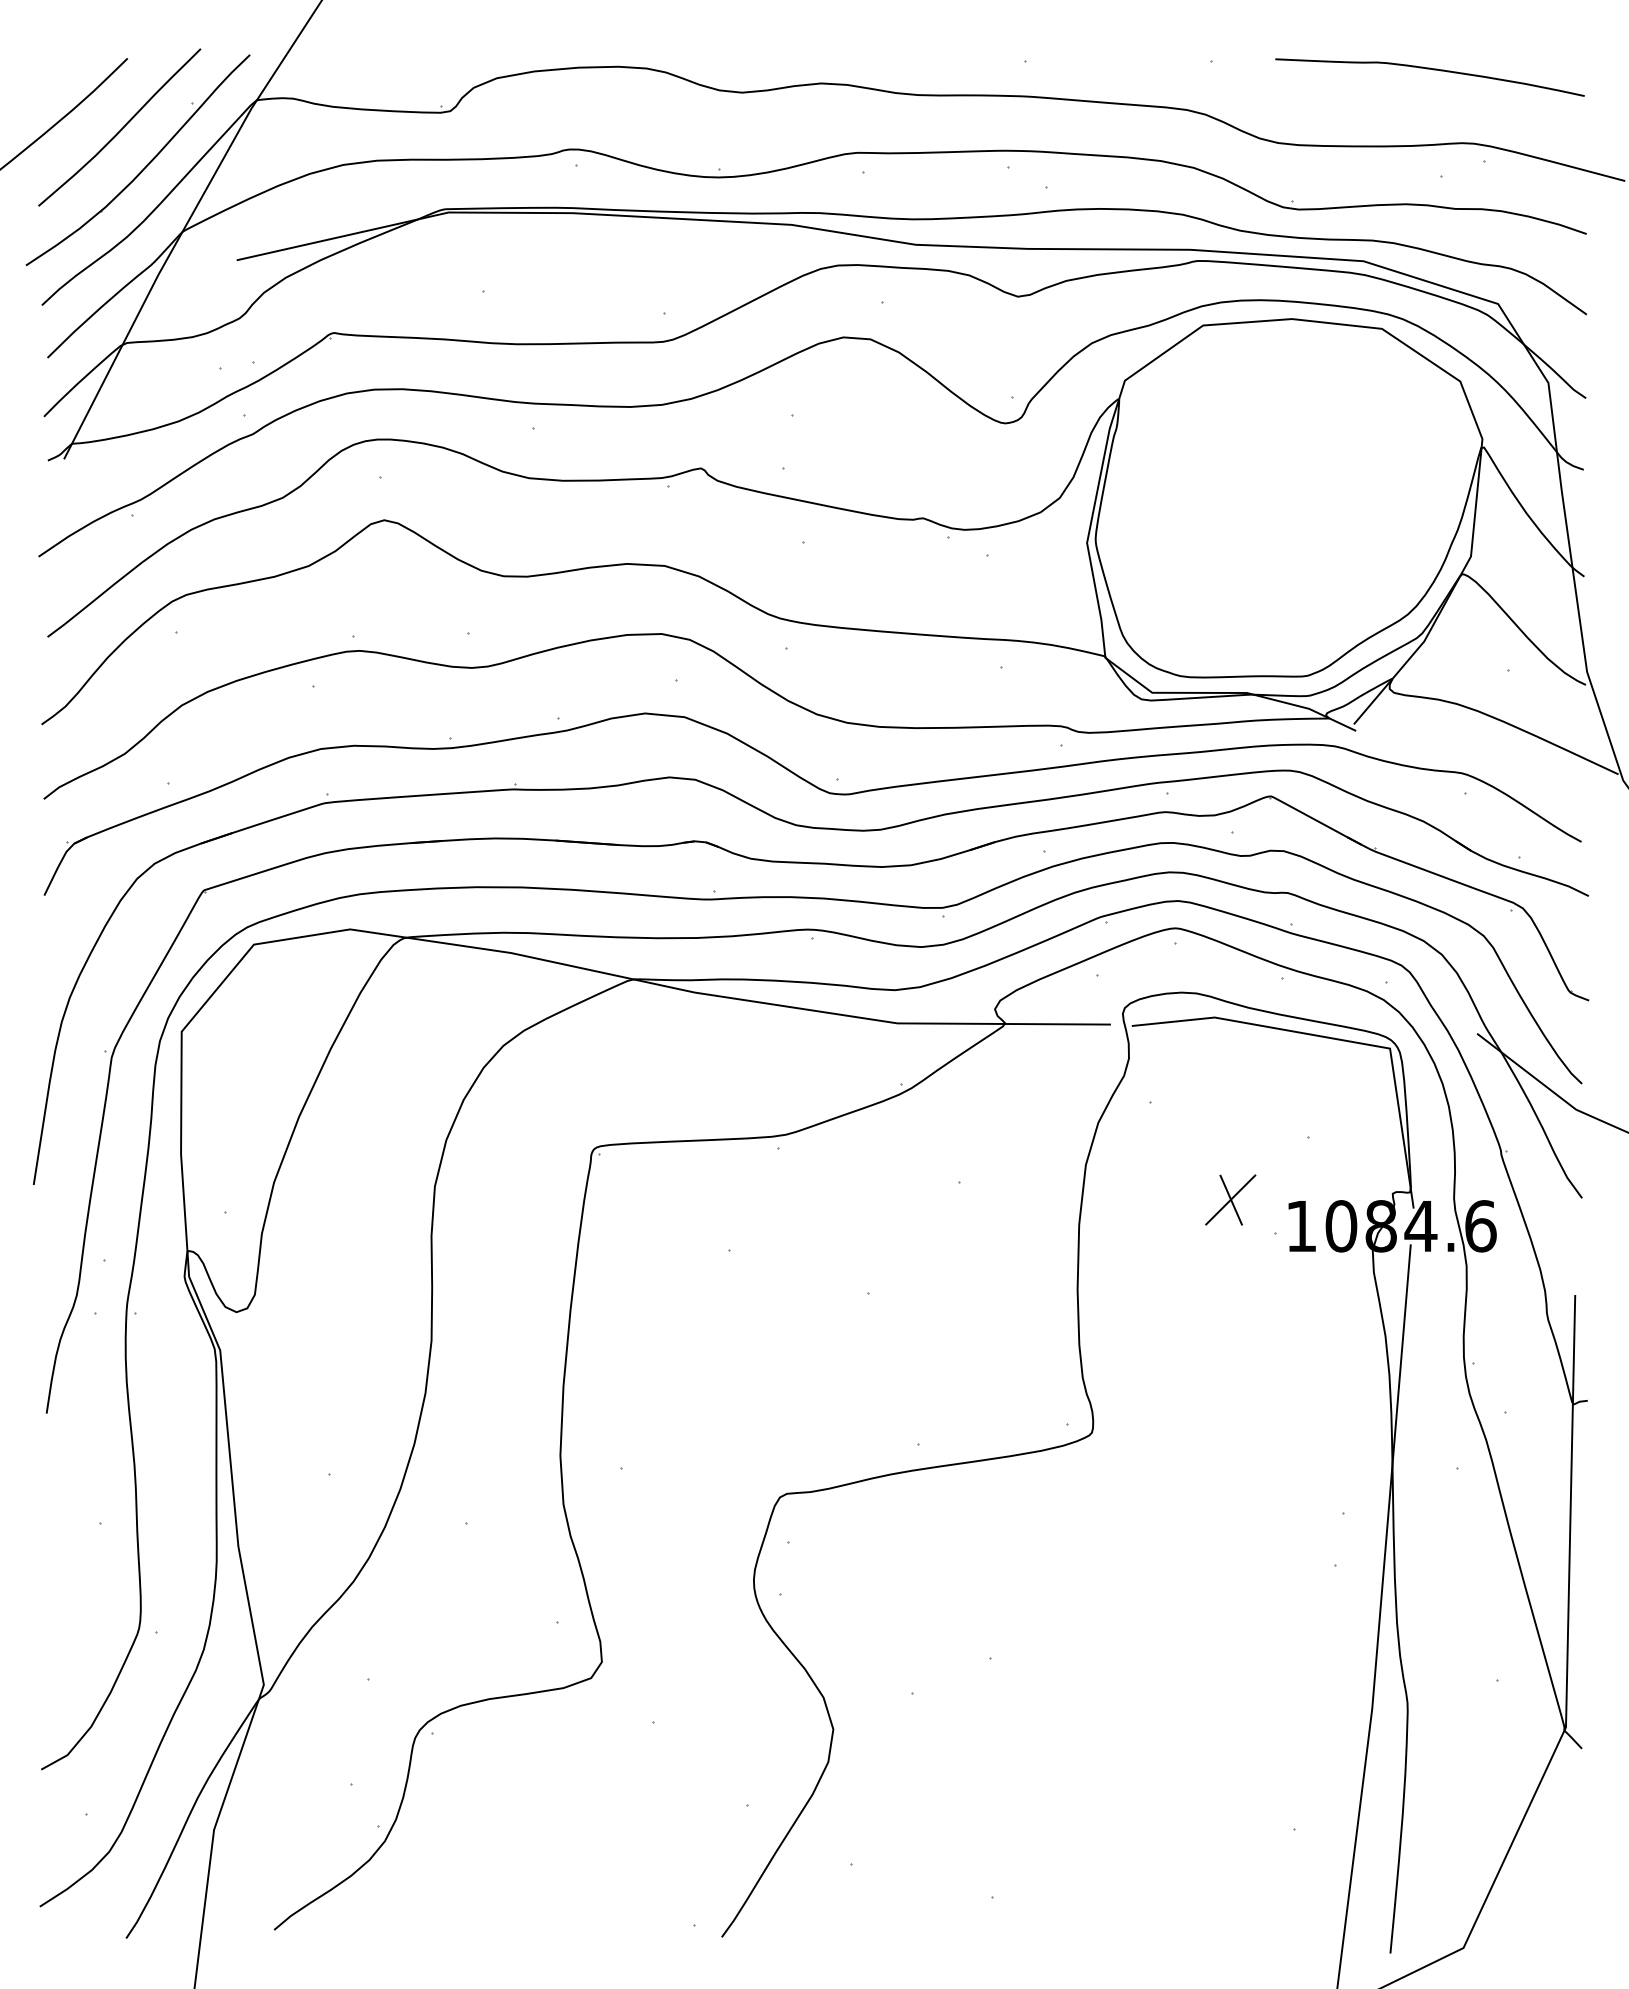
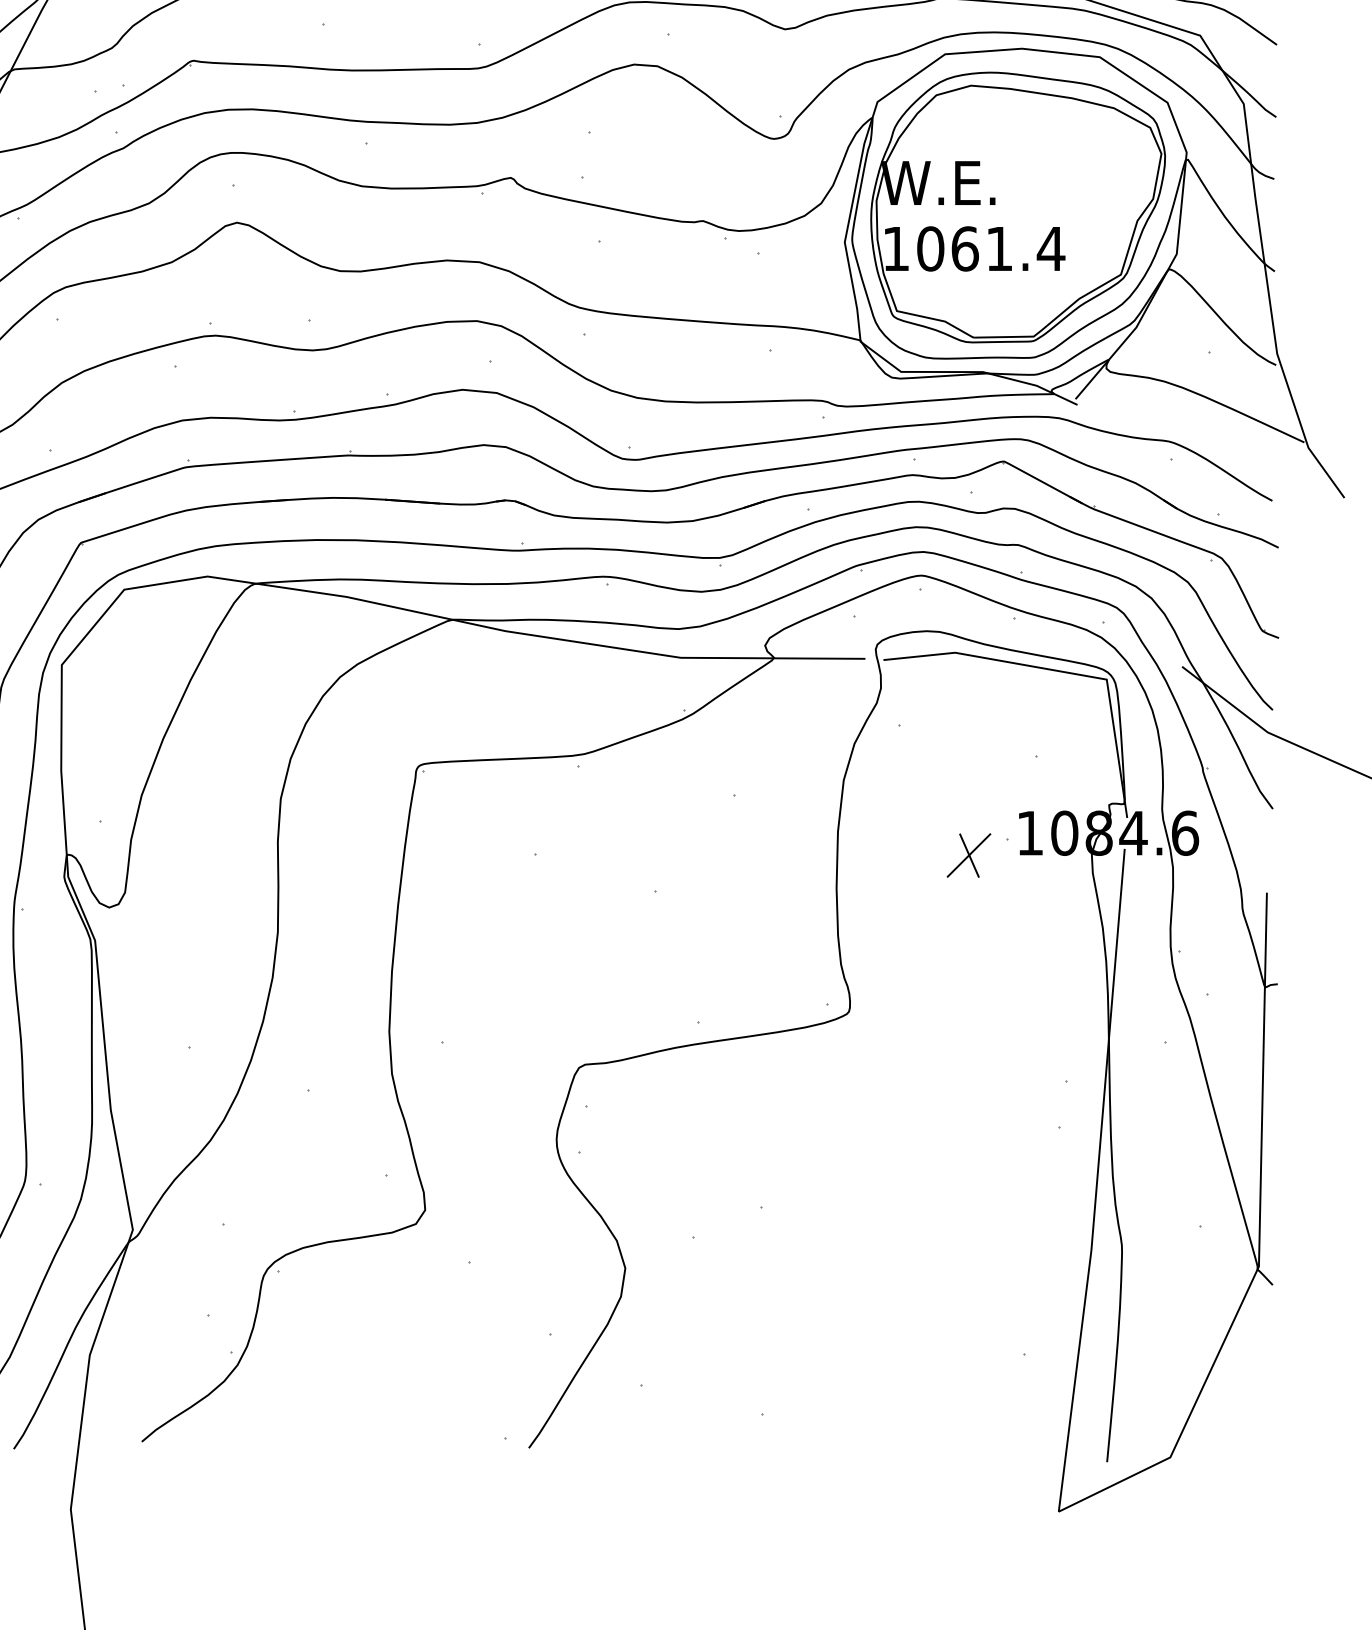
part: (1287, 502) -> (1018, 207), added
part: (1230, 1199) -> (968, 855), moved

